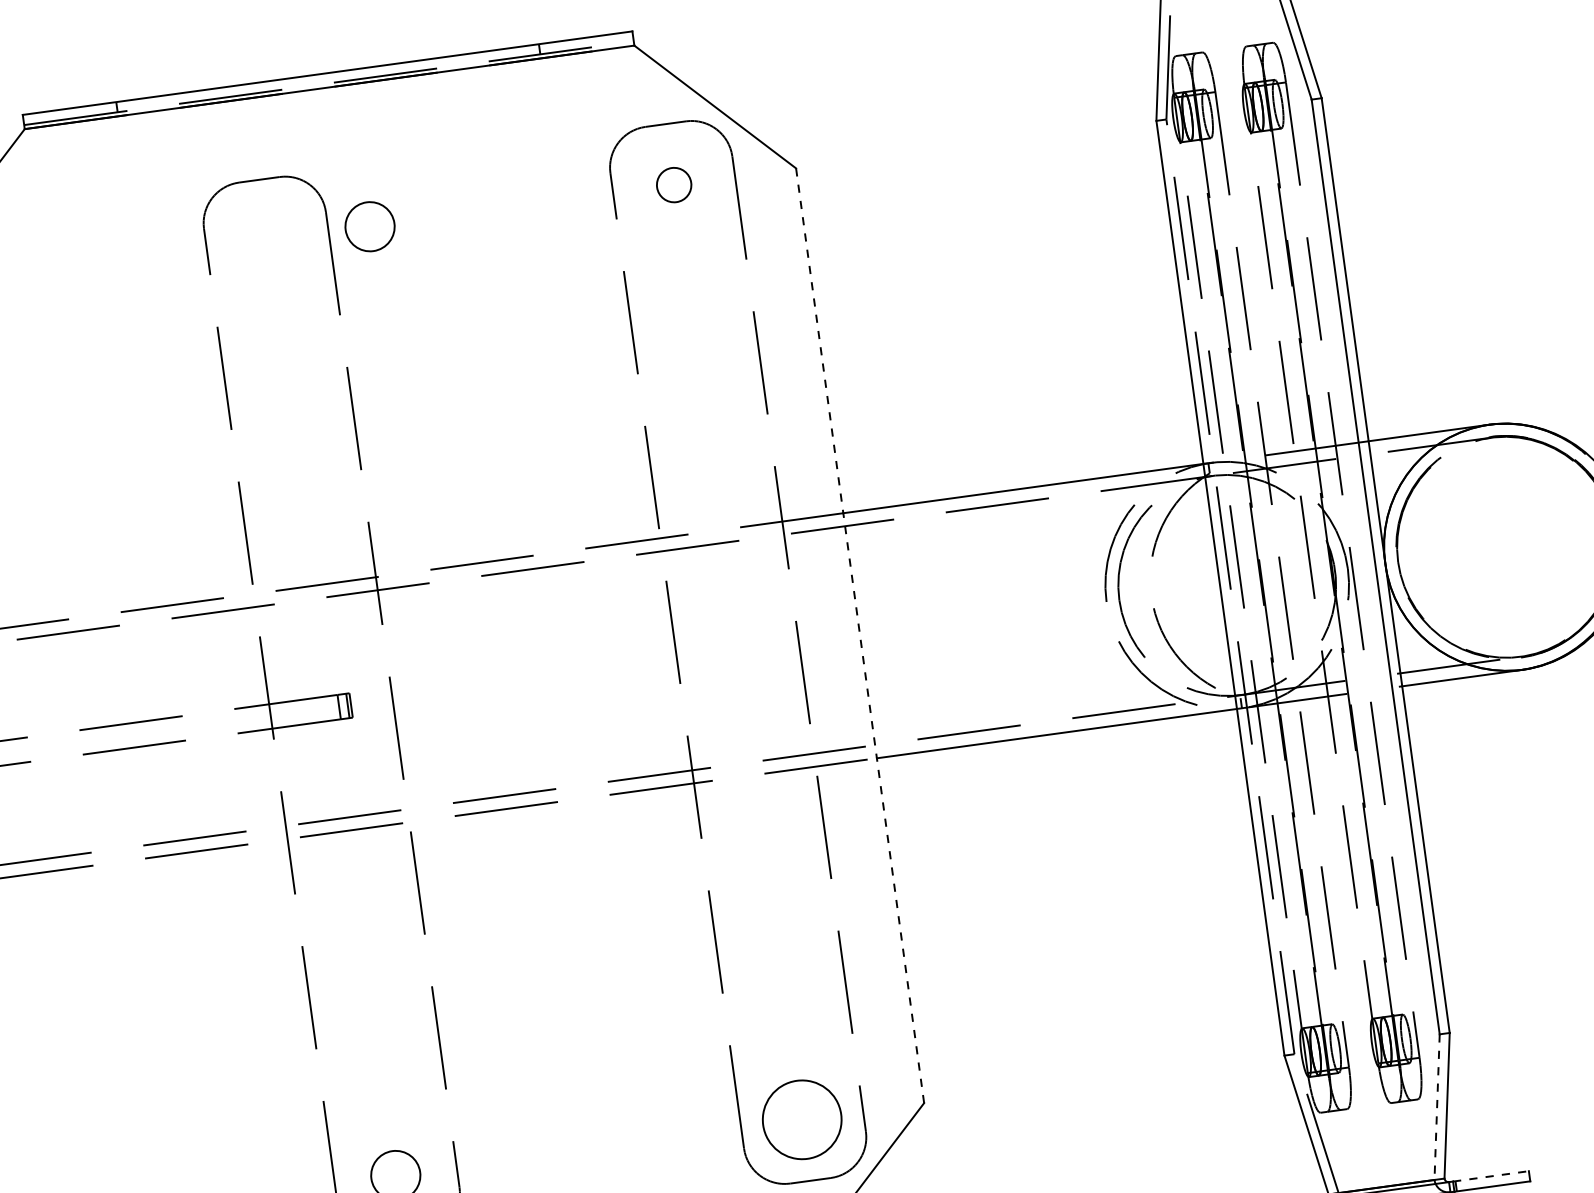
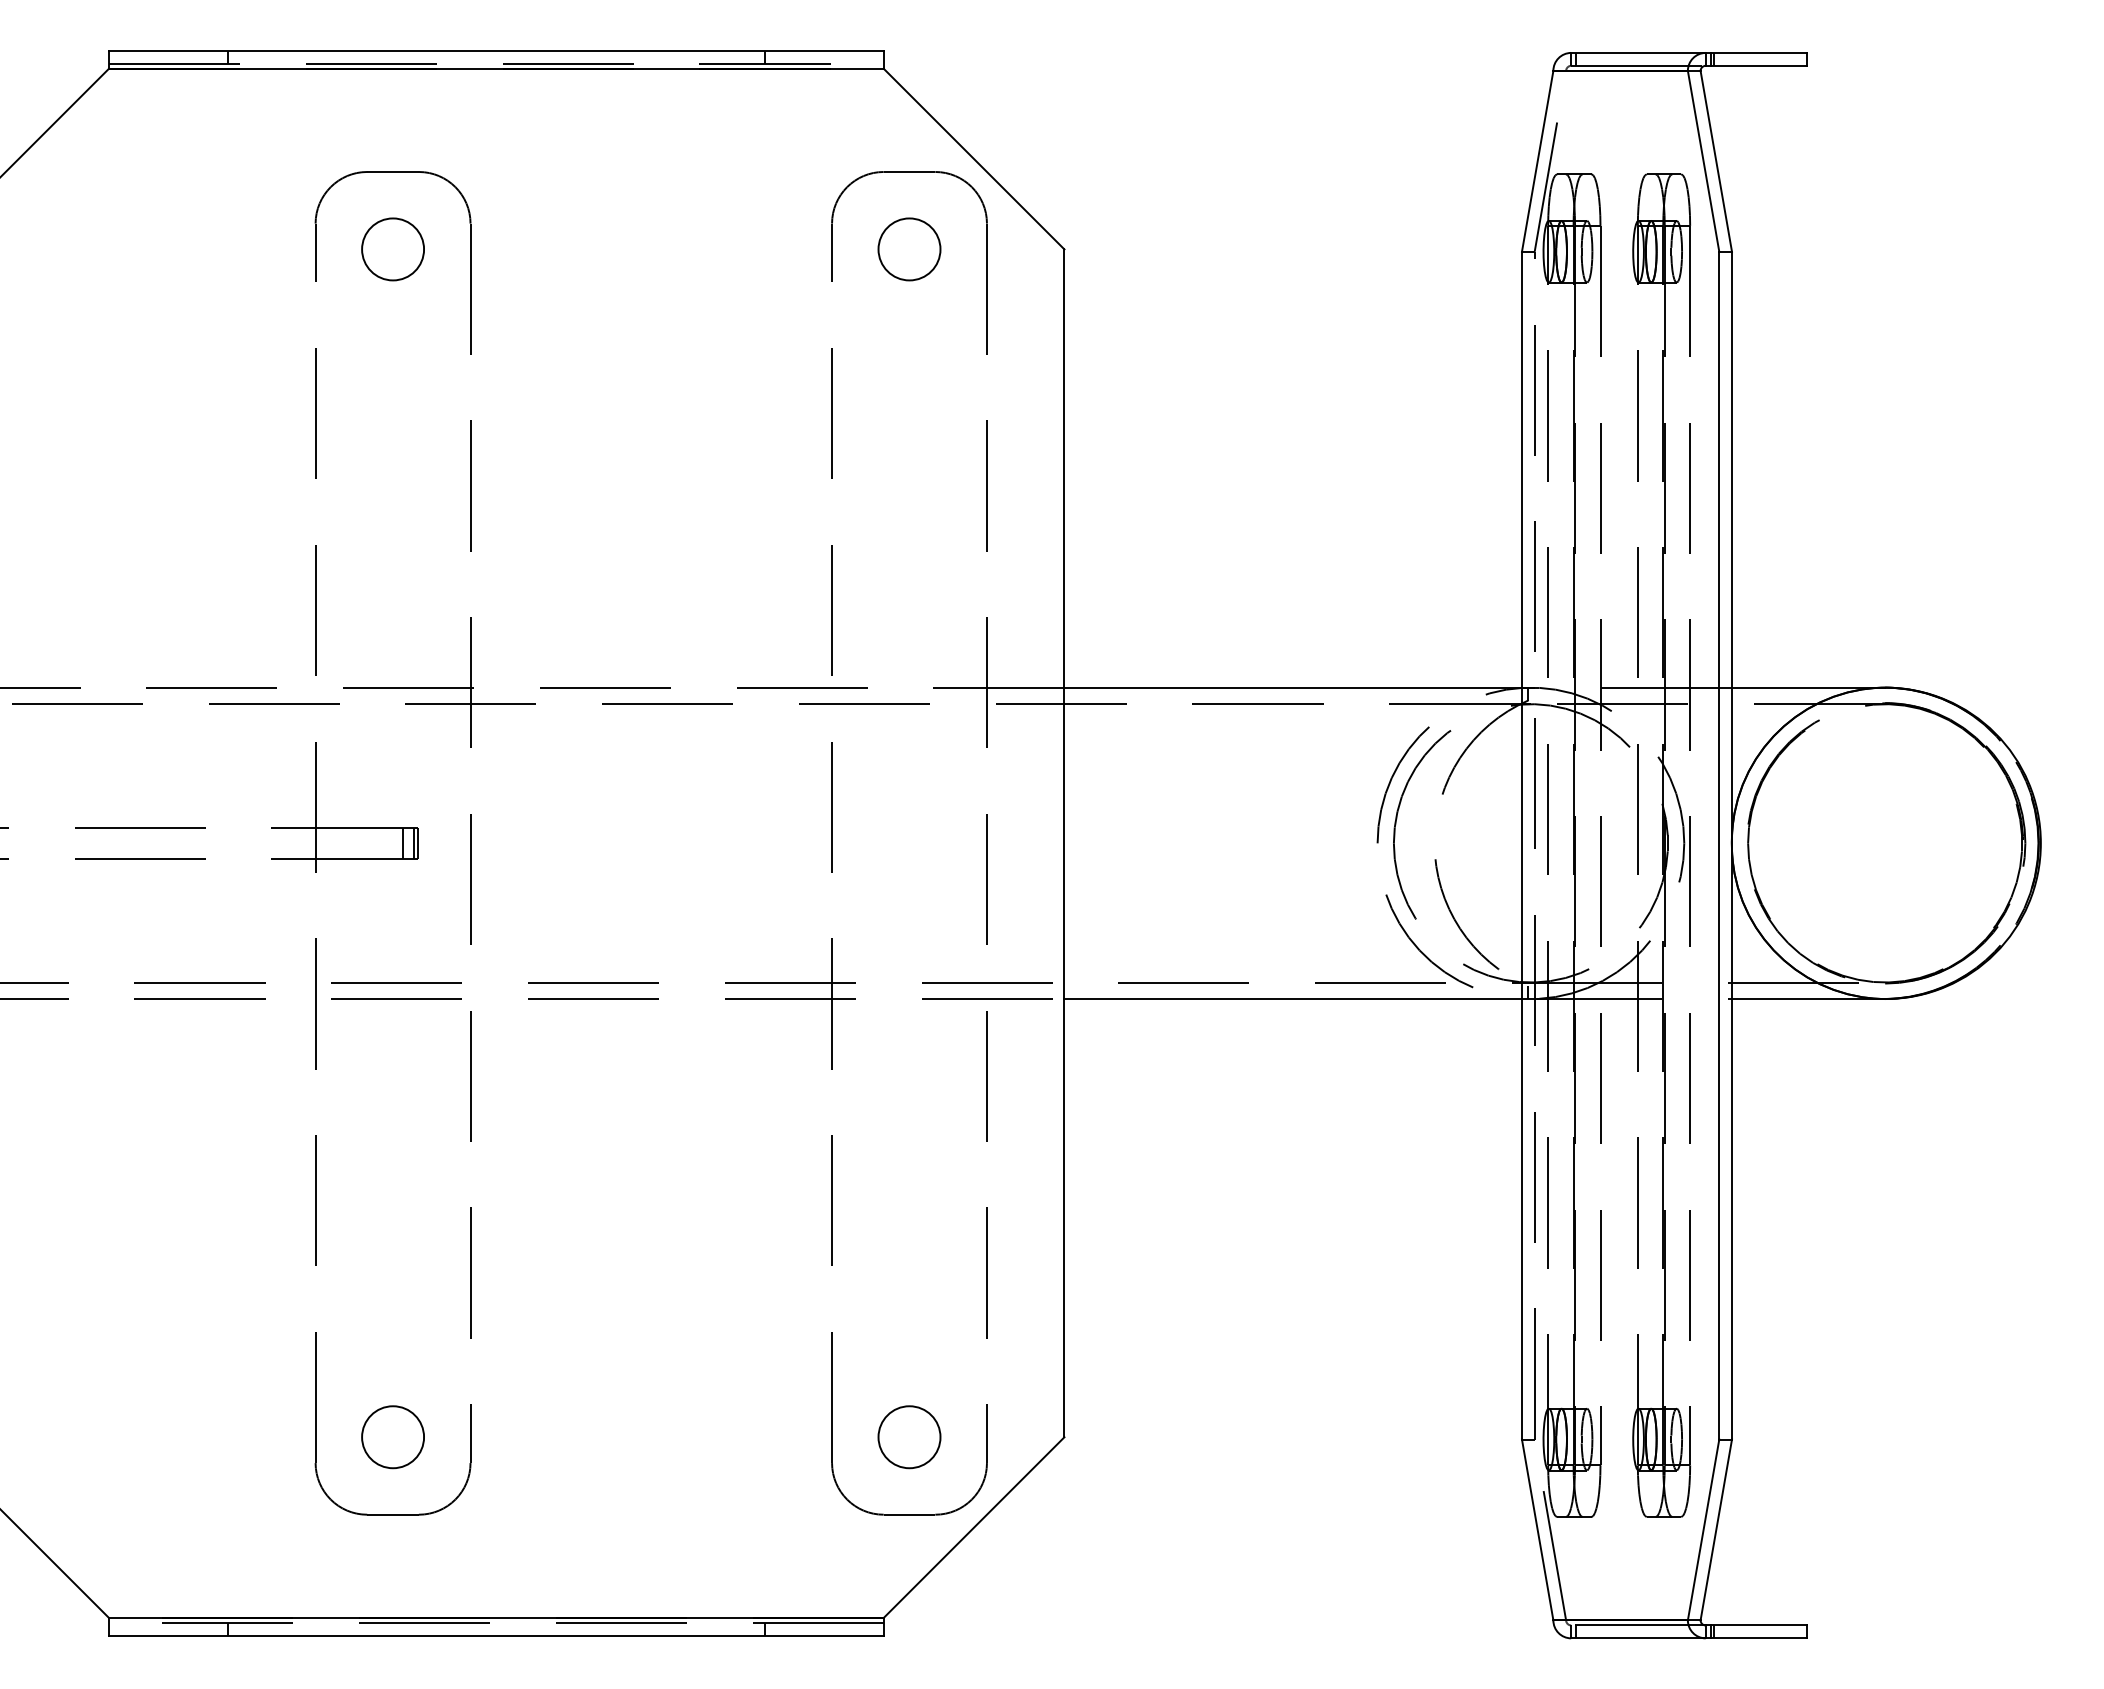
circle: (674, 185) -> (909, 249), size x1.43
circle: (369, 226) -> (392, 249), moved
line: (860, 635) -> (1064, 843), dashed -> solid
line: (1436, 1106) -> (1703, 1529), dashed -> solid
circle: (802, 1120) -> (909, 1437), size x0.62
line: (1491, 1176) -> (1759, 1625), dashed -> solid

